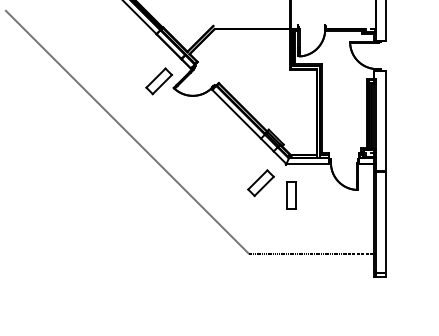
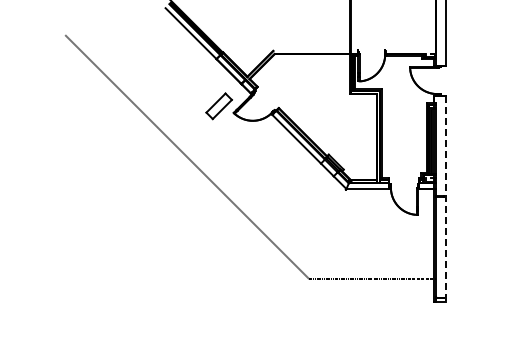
line: (385, 174) -> (445, 199), solid -> dashed
part: (260, 182) -> (320, 207), removed
part: (291, 195) -> (351, 220), removed

